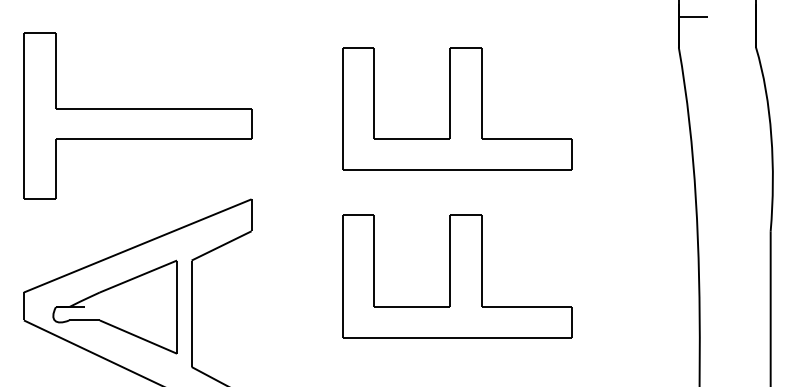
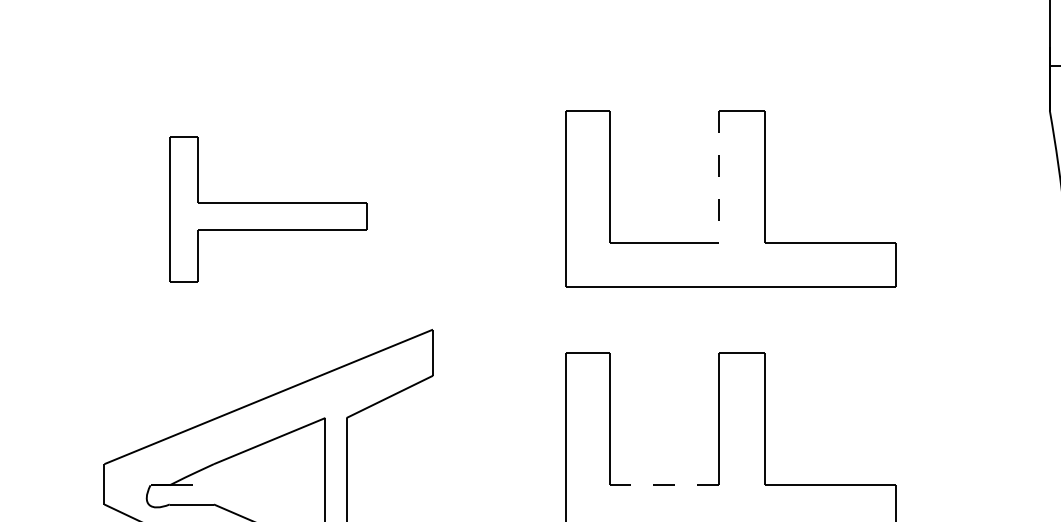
line: (449, 93) -> (718, 176), solid -> dashed
part: (137, 115) -> (268, 208), size x0.6
line: (411, 307) -> (663, 485), solid -> dashed

